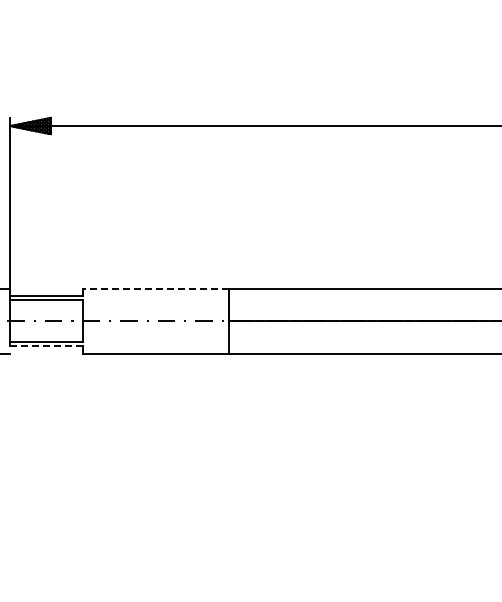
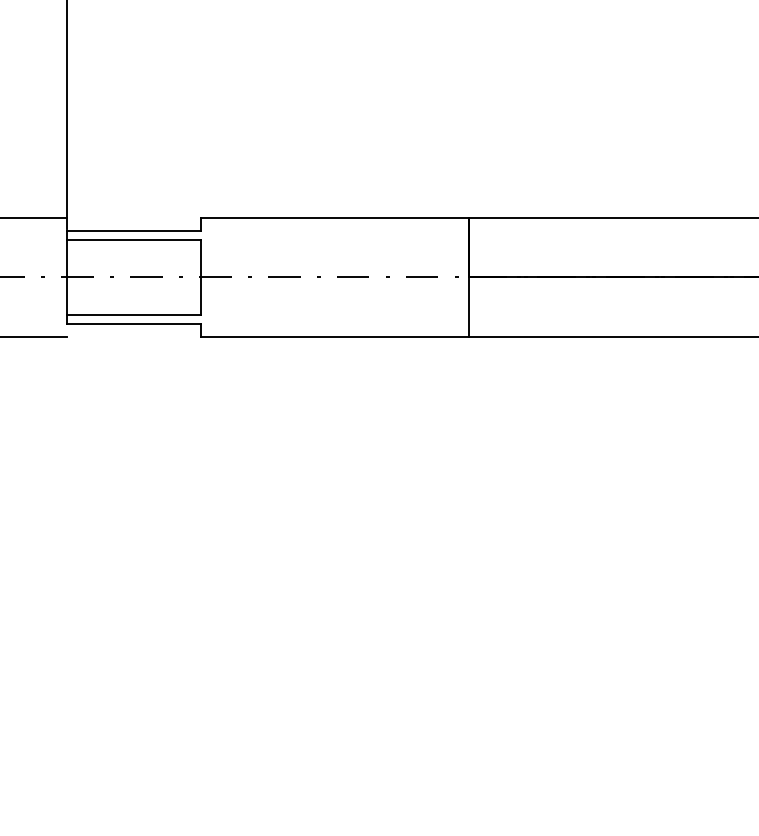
line: (155, 288) -> (333, 217), dashed -> solid
line: (46, 346) -> (133, 324), dashed -> solid

